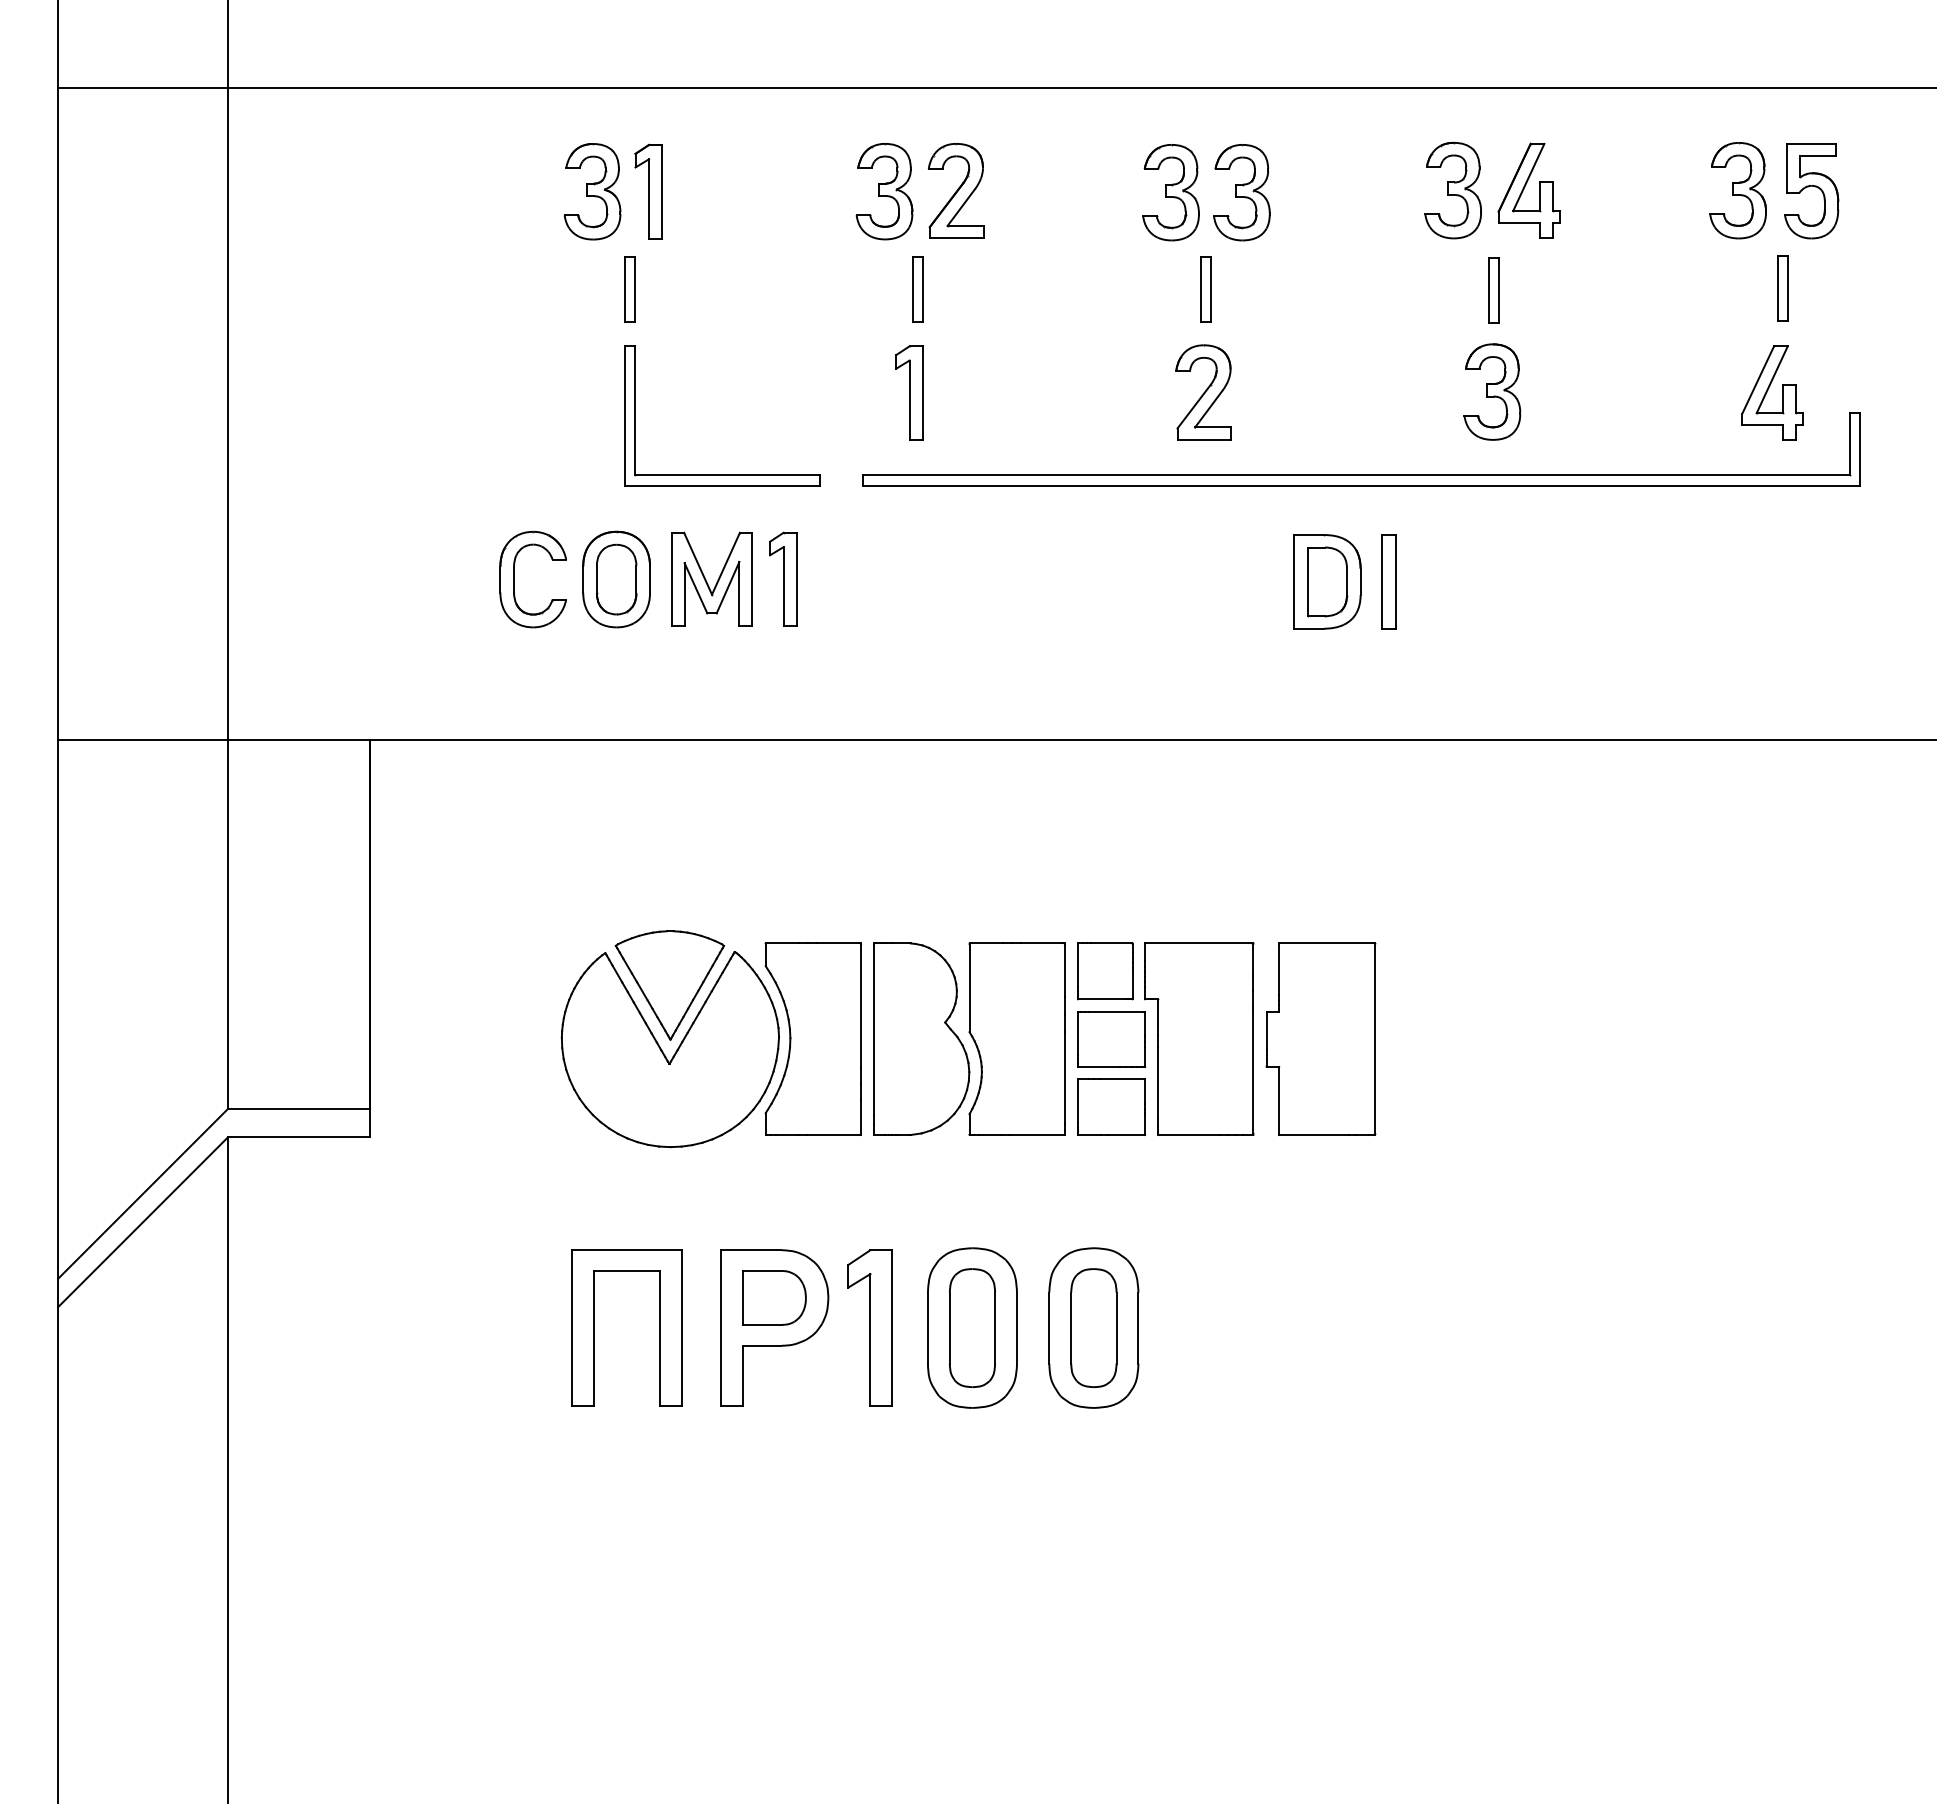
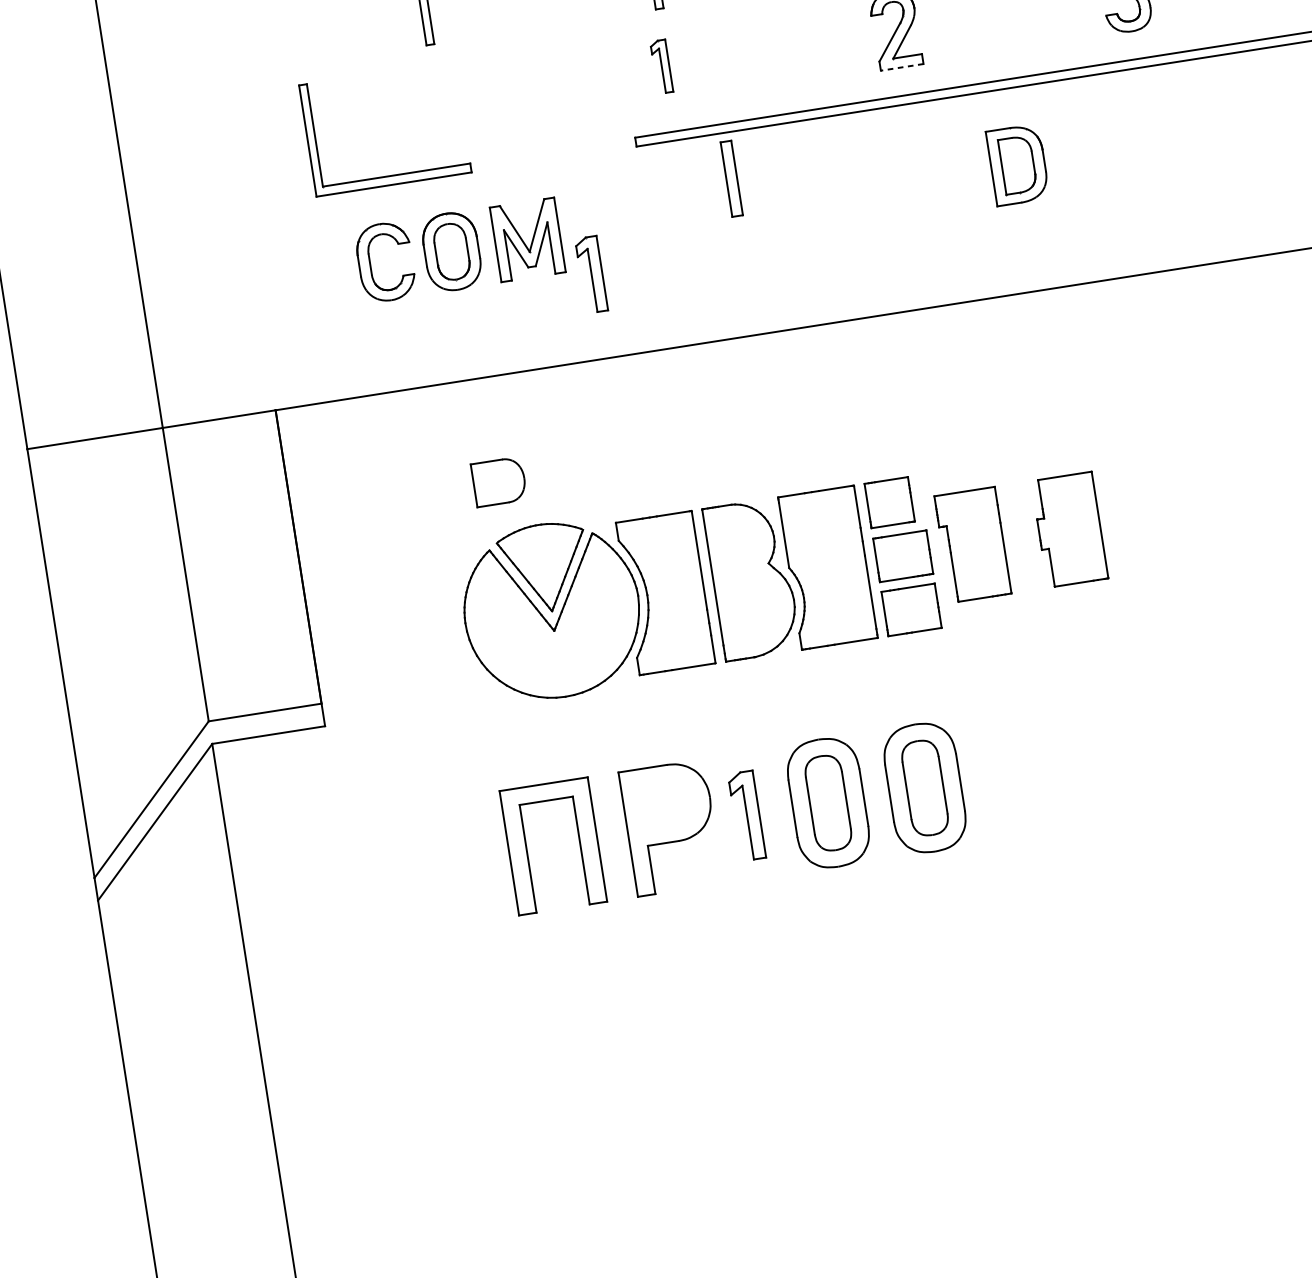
part: (909, 392) -> (661, 66), size x0.7
line: (1204, 439) -> (902, 67), solid -> dashed
part: (722, 474) -> (392, 175), moved
part: (783, 578) -> (591, 273), moved
part: (1388, 581) -> (731, 178), moved
part: (1199, 1038) -> (973, 544), size x0.7
part: (1320, 1038) -> (1069, 529), size x0.7
part: (774, 1297) -> (499, 481), moved
part: (869, 1327) -> (746, 815), size x0.7

